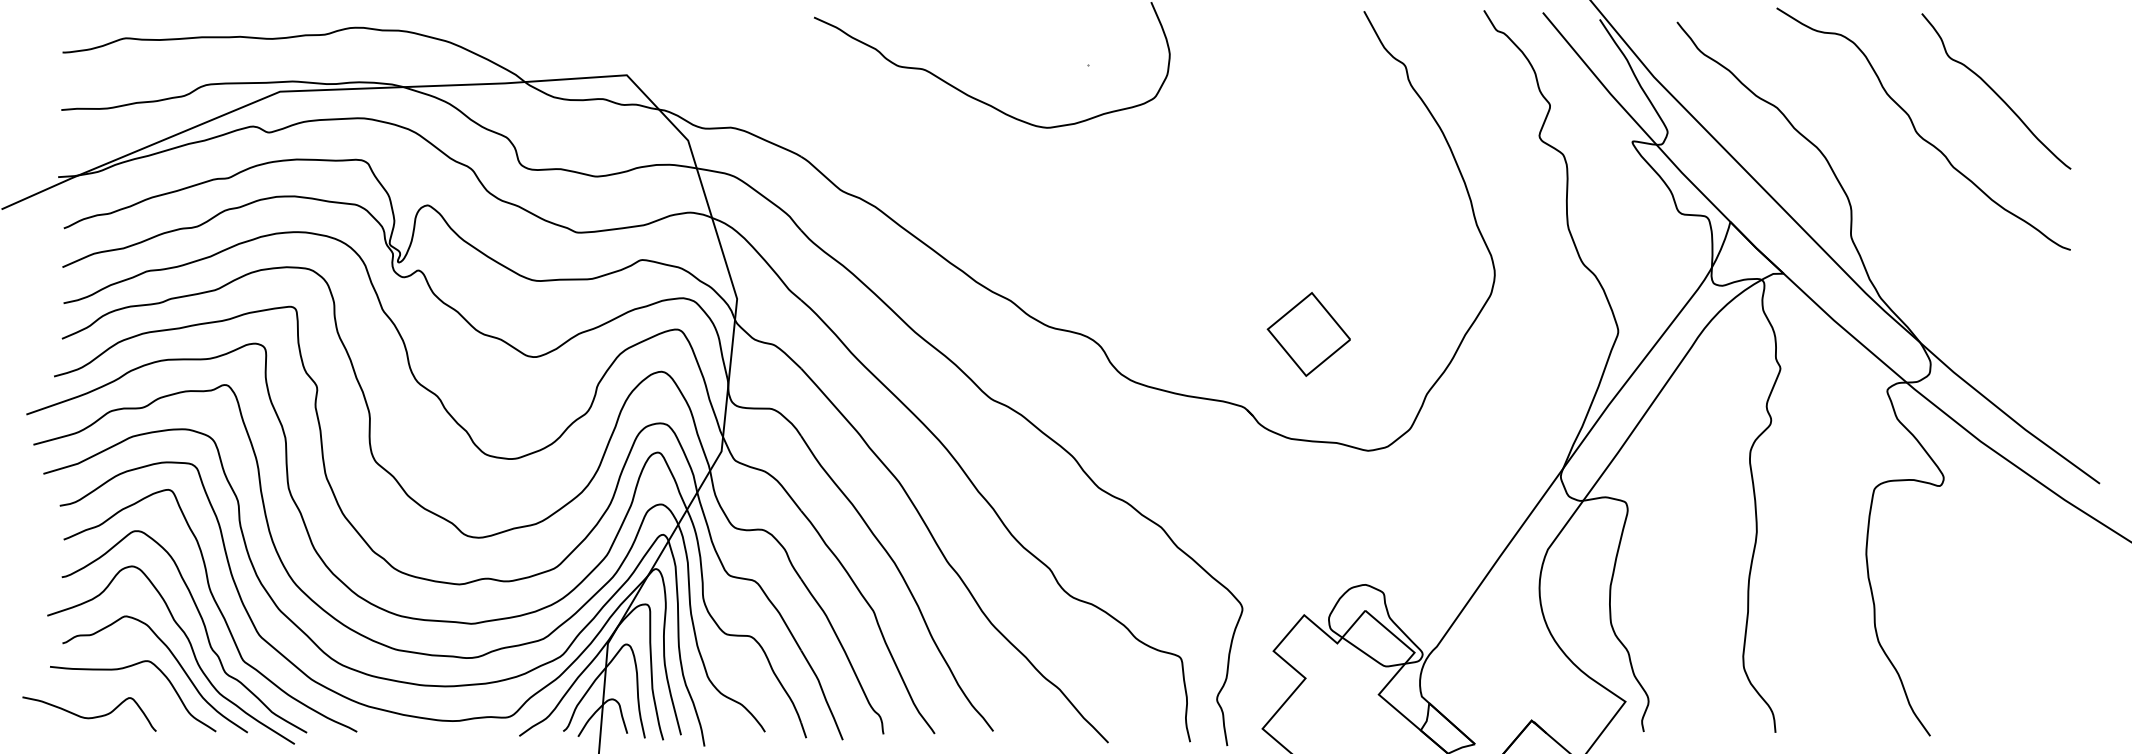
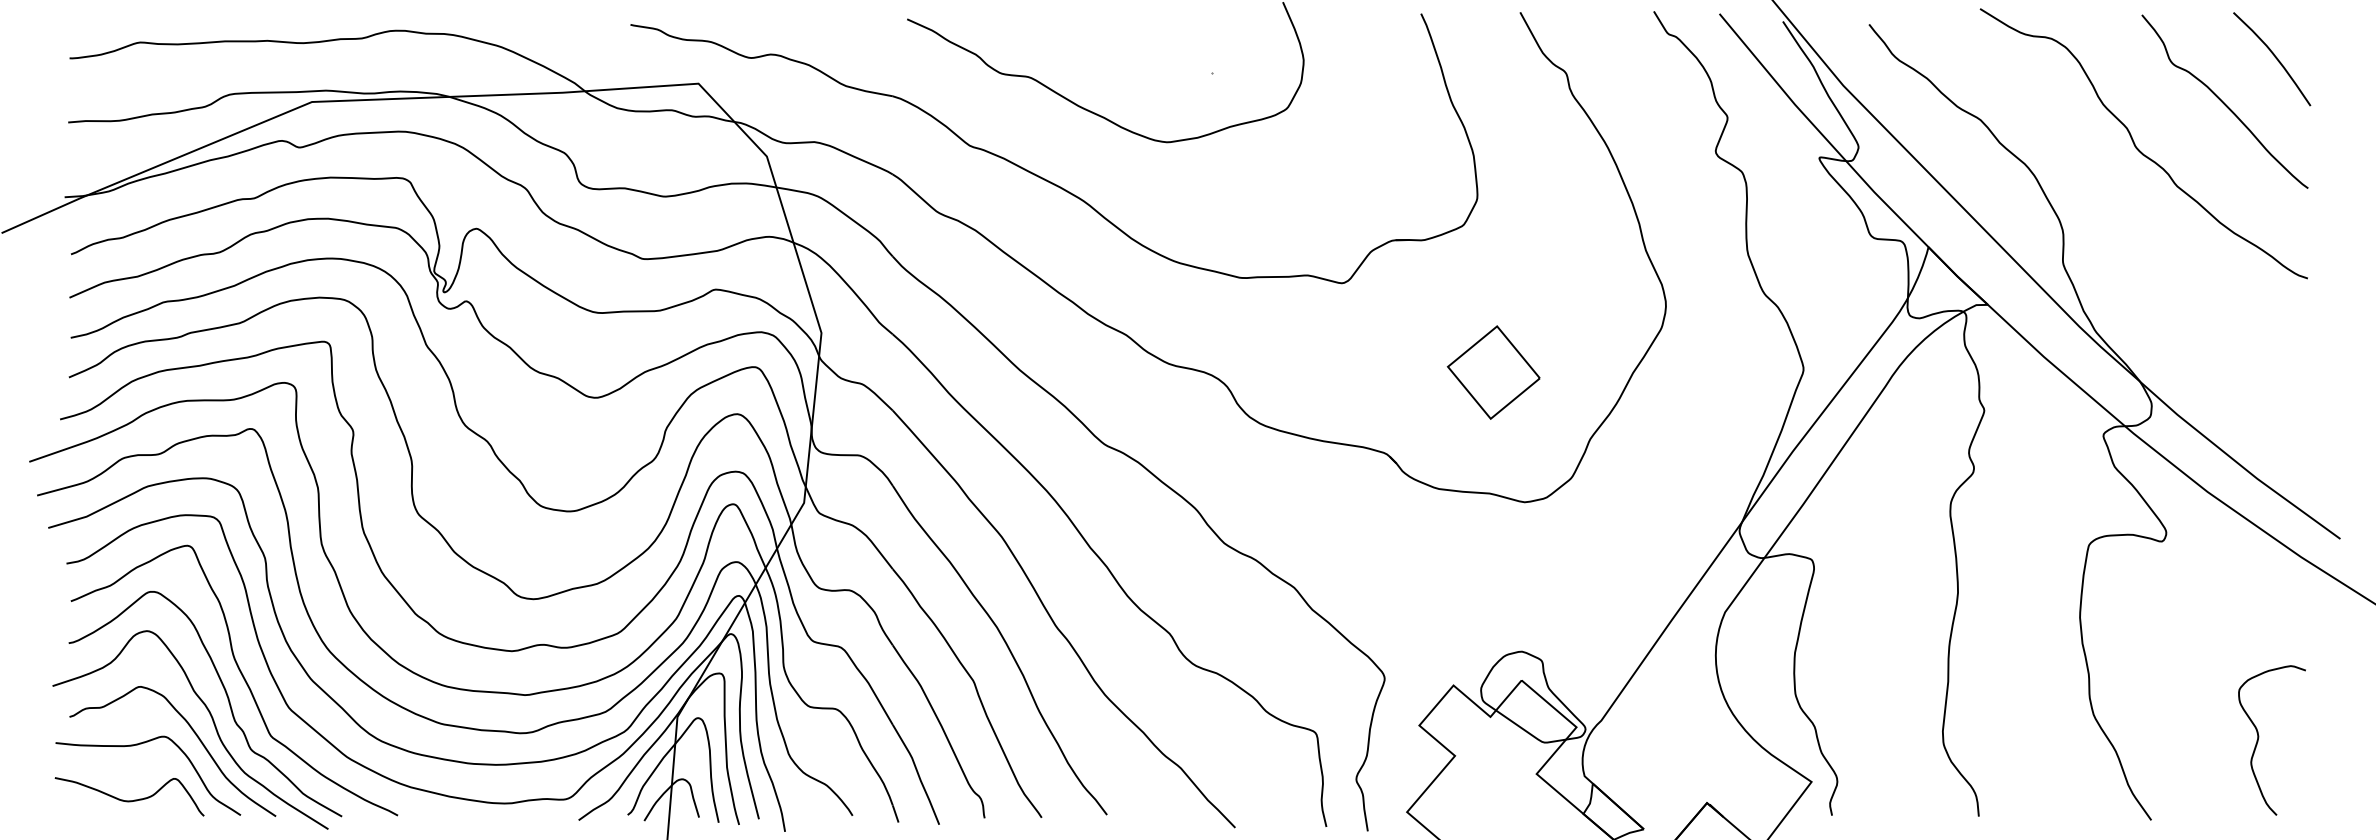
curve: (2040, 51) -> (2274, 57), added
part: (932, 157) -> (1039, 175), added
part: (1308, 334) -> (1493, 372), moved
curve: (2027, 661) -> (2259, 737), added
curve: (89, 717) -> (129, 800), moved

